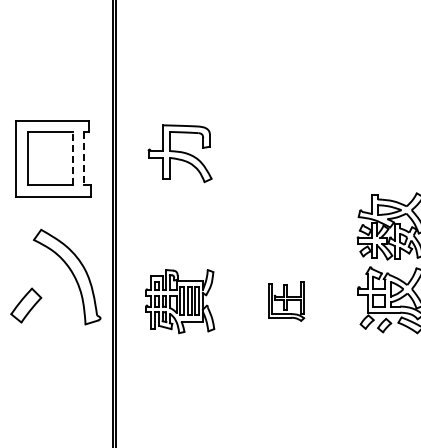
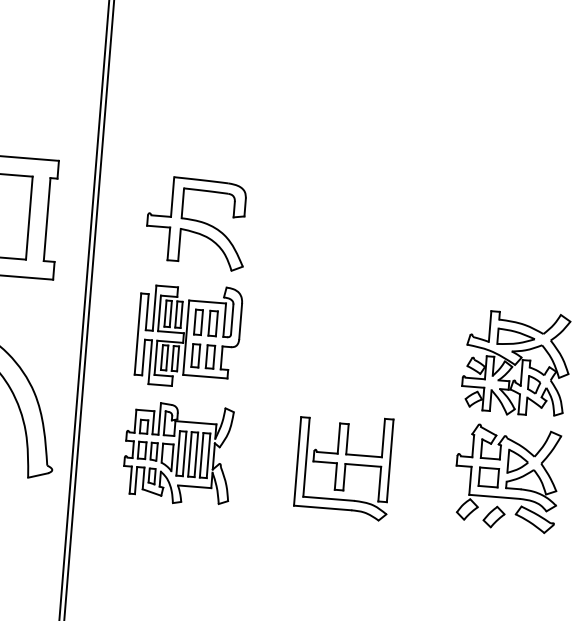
line: (73, 158) -> (30, 217), dashed -> solid
line: (84, 158) -> (47, 218), dashed -> solid
part: (180, 225) -> (188, 335), added
part: (286, 301) -> (344, 467), size x1.67

